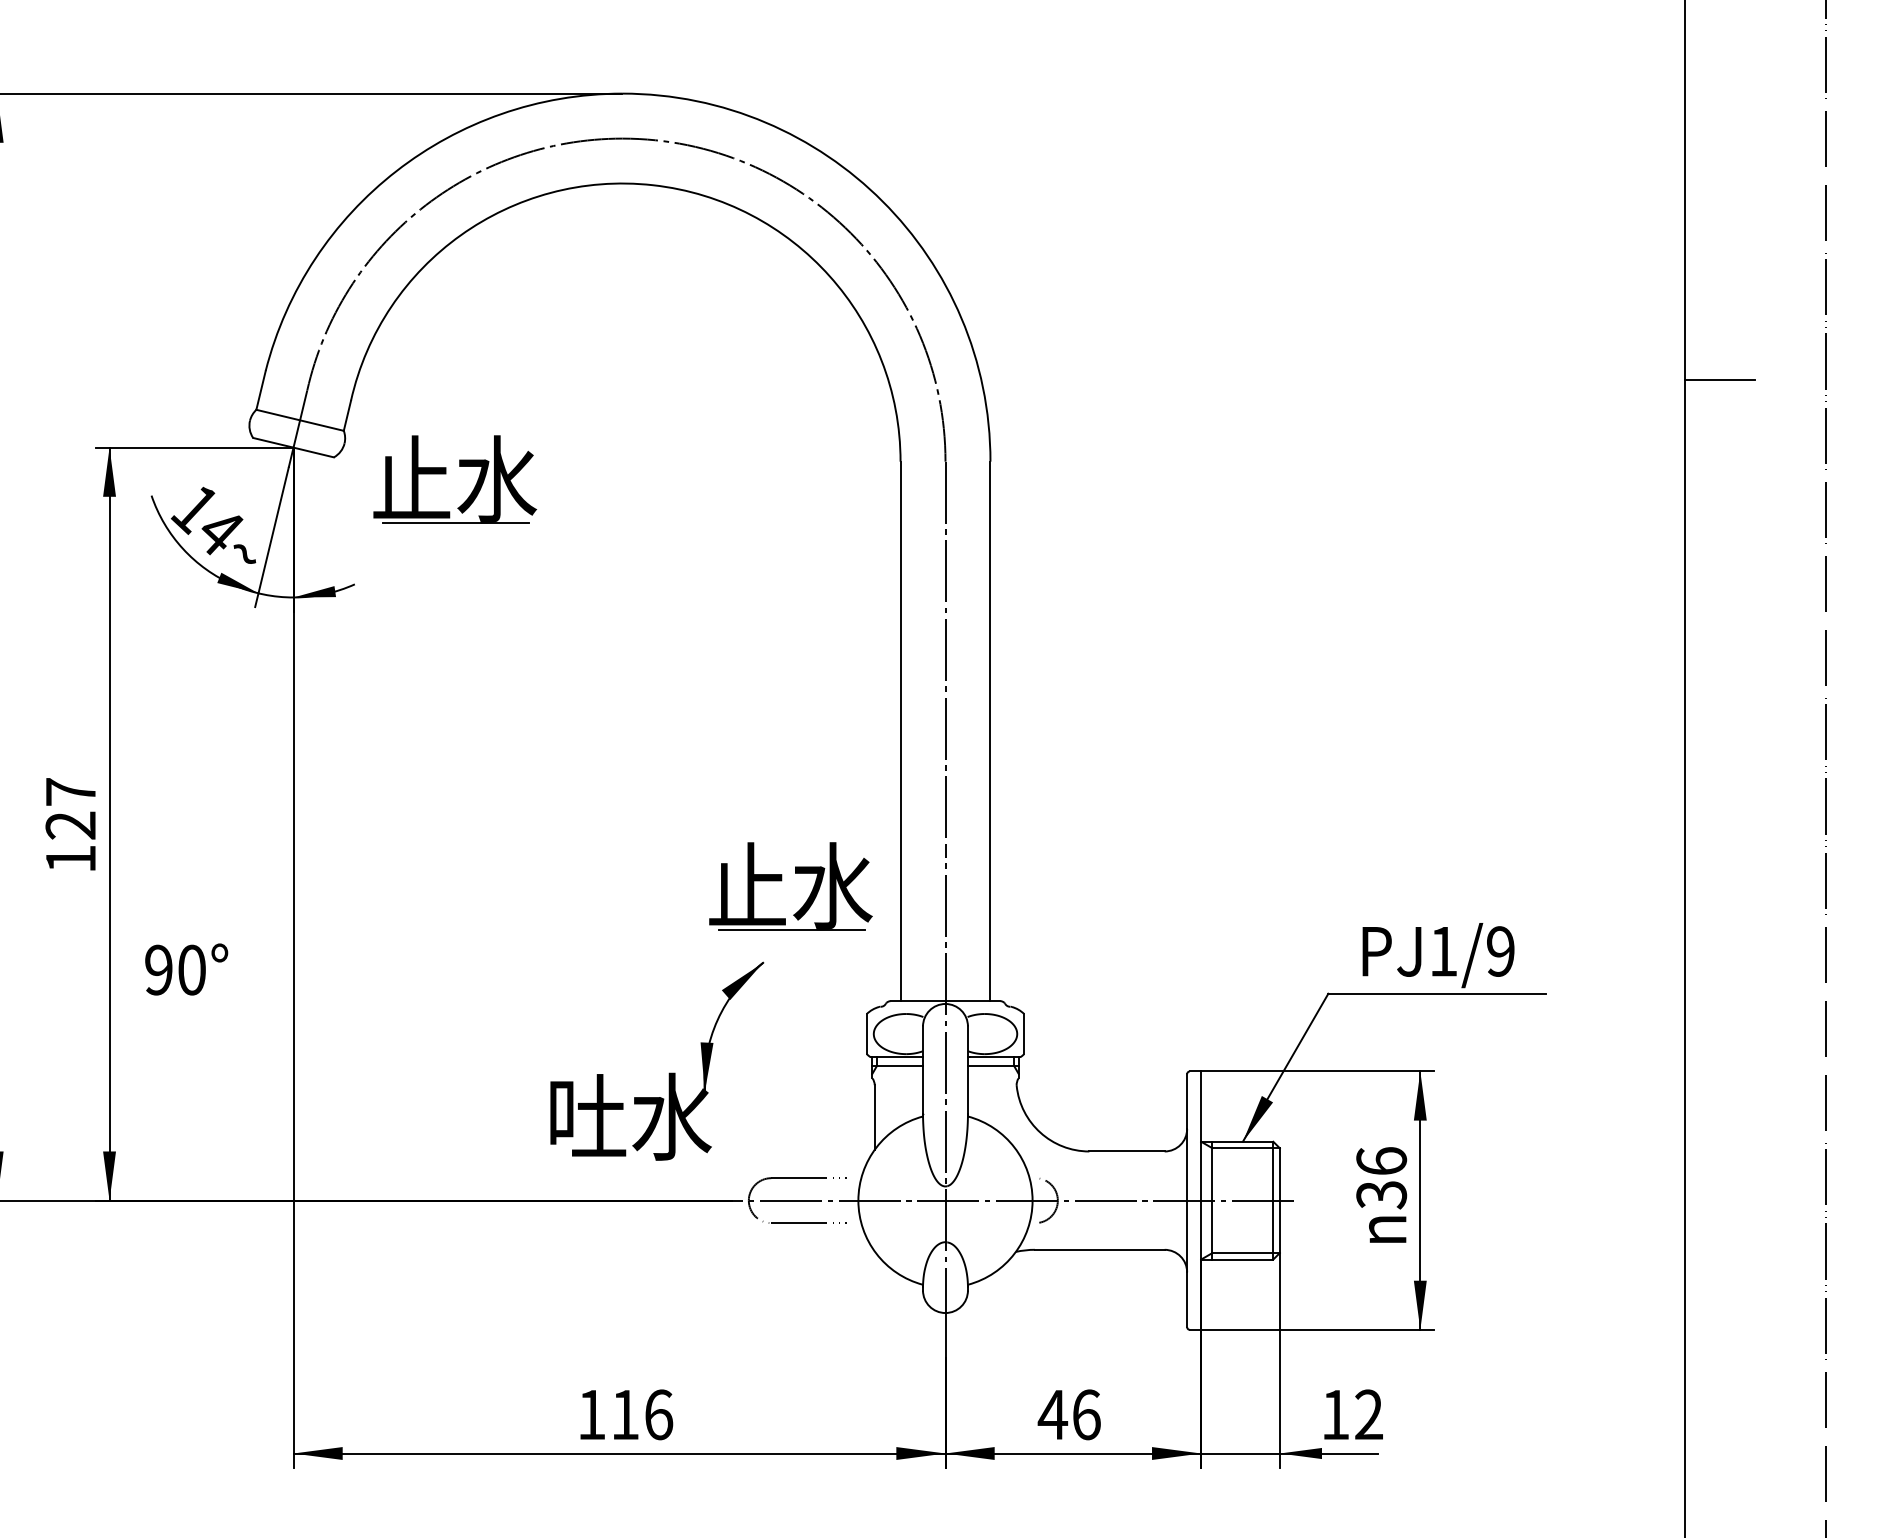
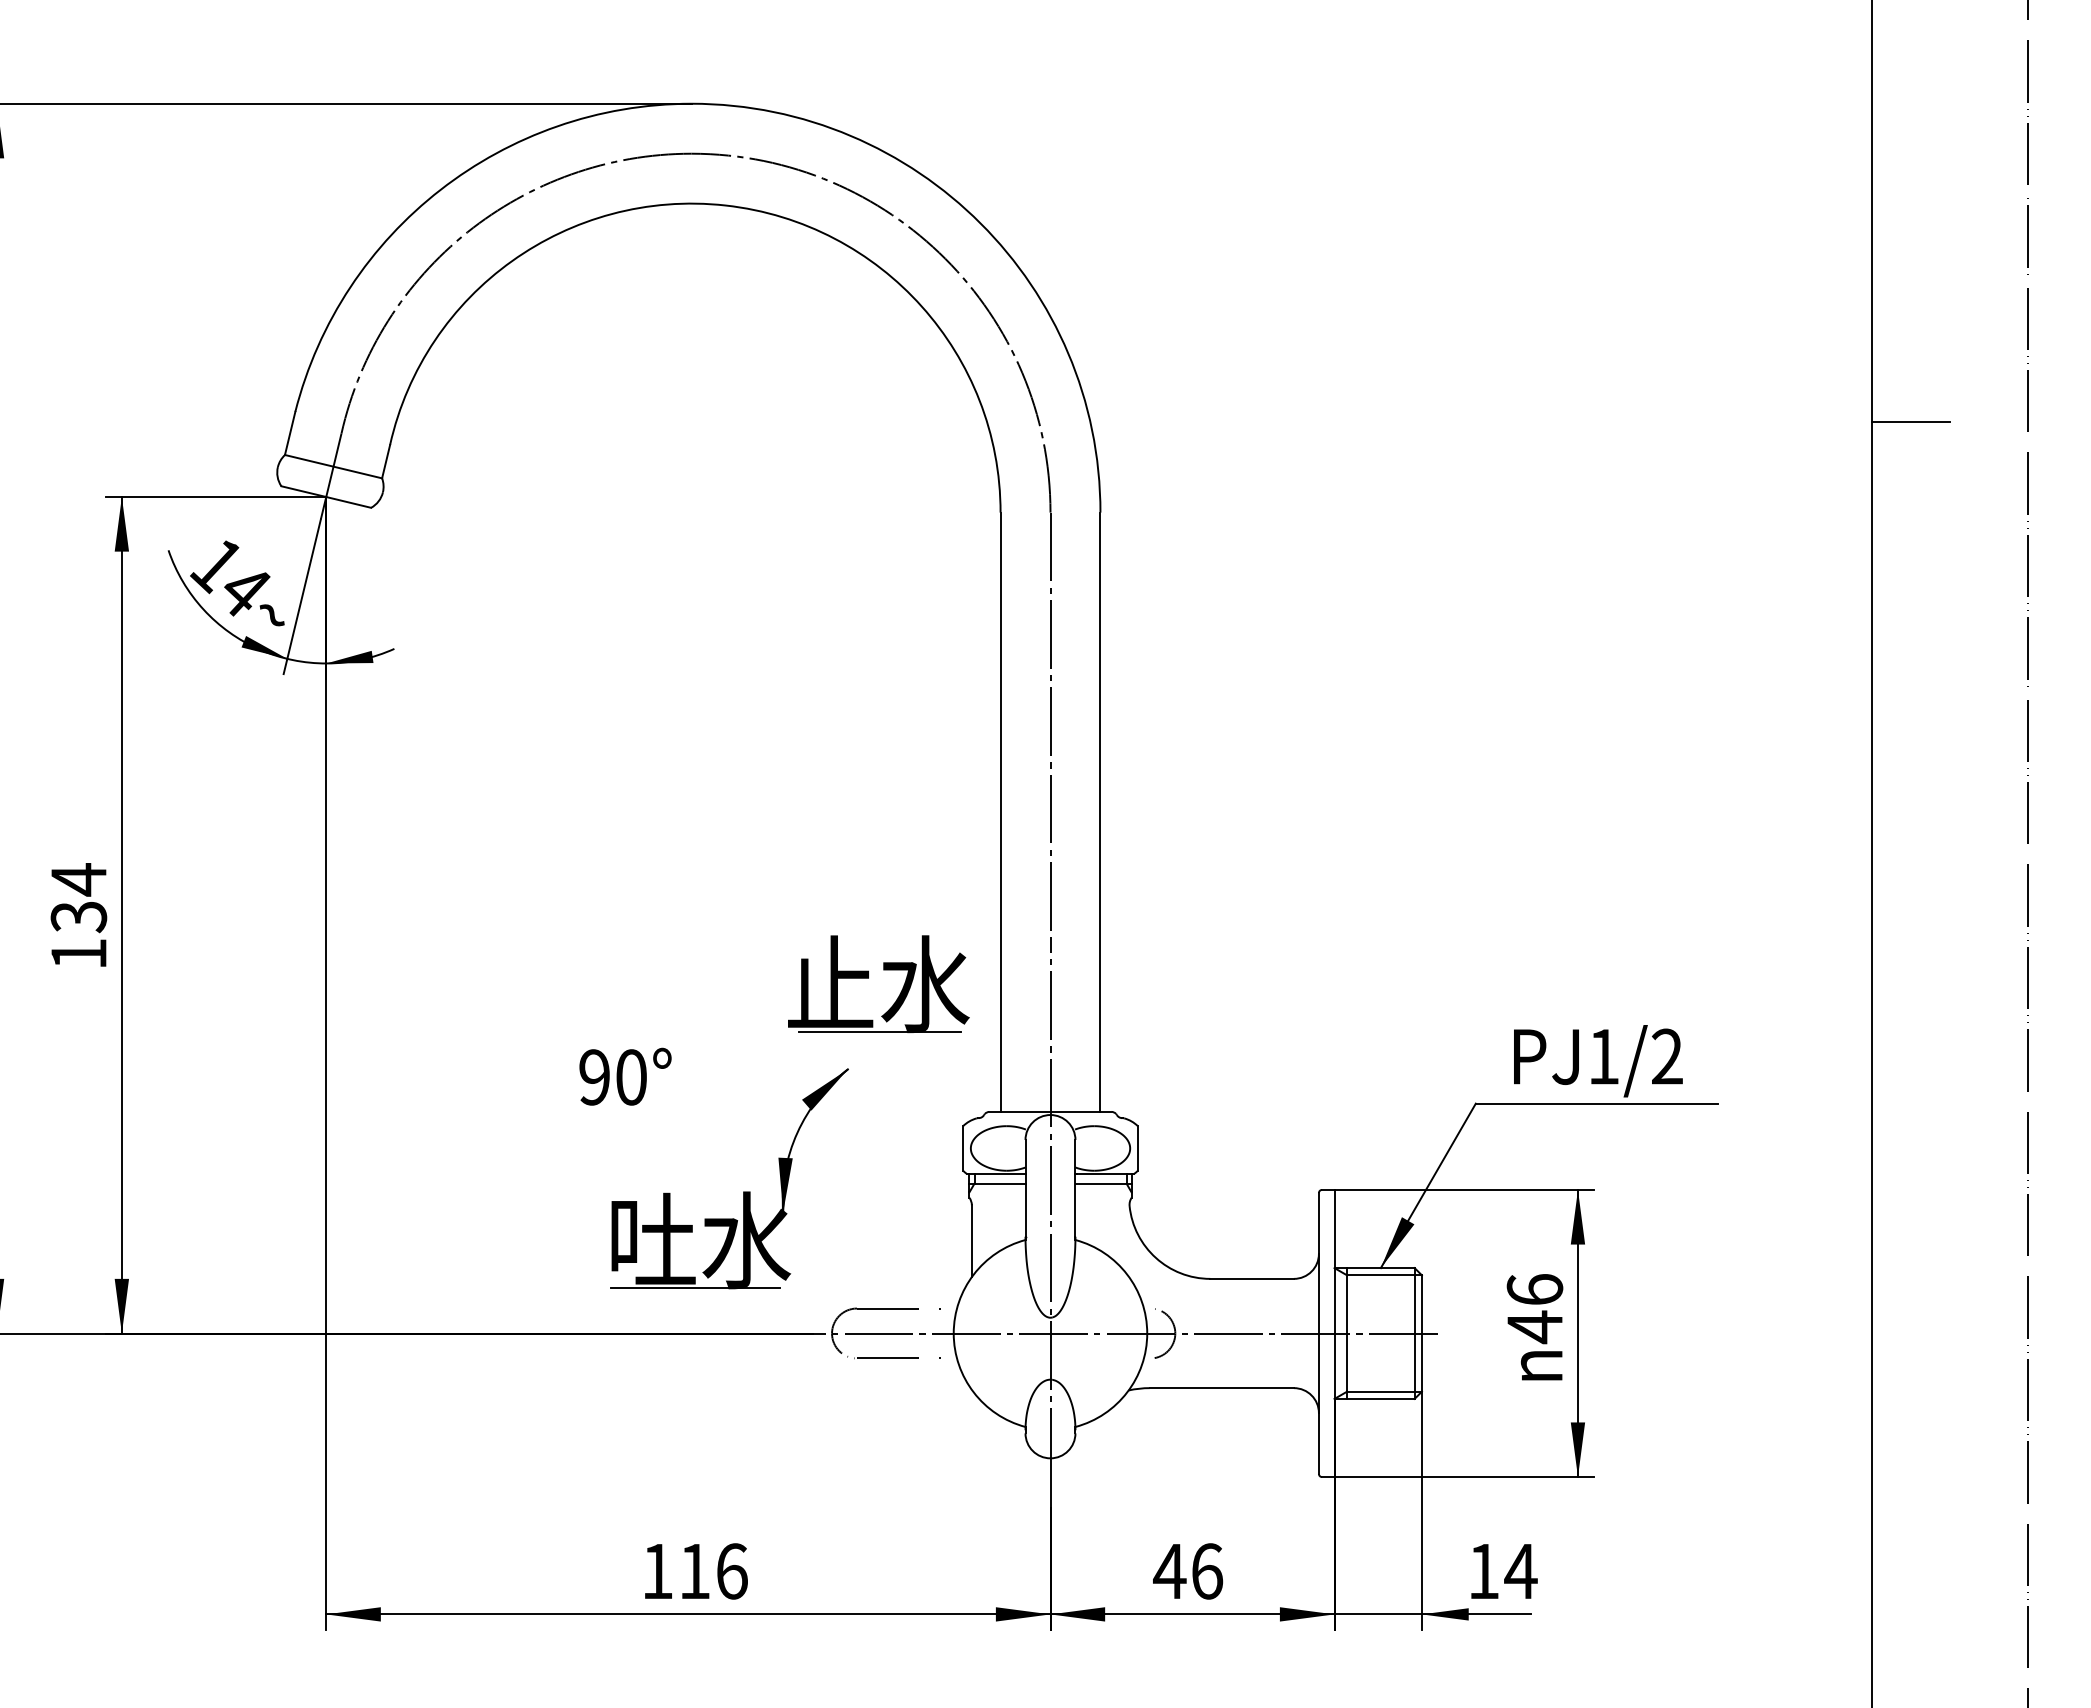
part: (445, 474) -> (495, 526), removed
text: (71, 809) -> (79, 898), 127 -> 134
text: (1500, 951) -> (1666, 1056), PJ1/9 -> PJ1/2
text: (186, 969) -> (625, 1076), moved
line: (625, 1160) -> (695, 1288), added
text: (1381, 1195) -> (1534, 1327), 36 -> 46
text: (1368, 1413) -> (1520, 1570), 12 -> 14

